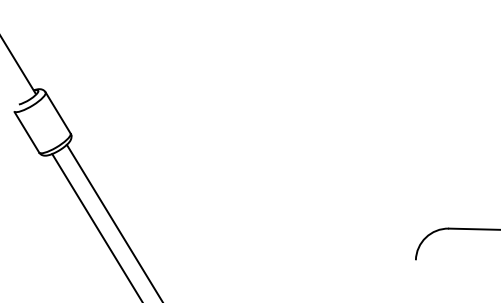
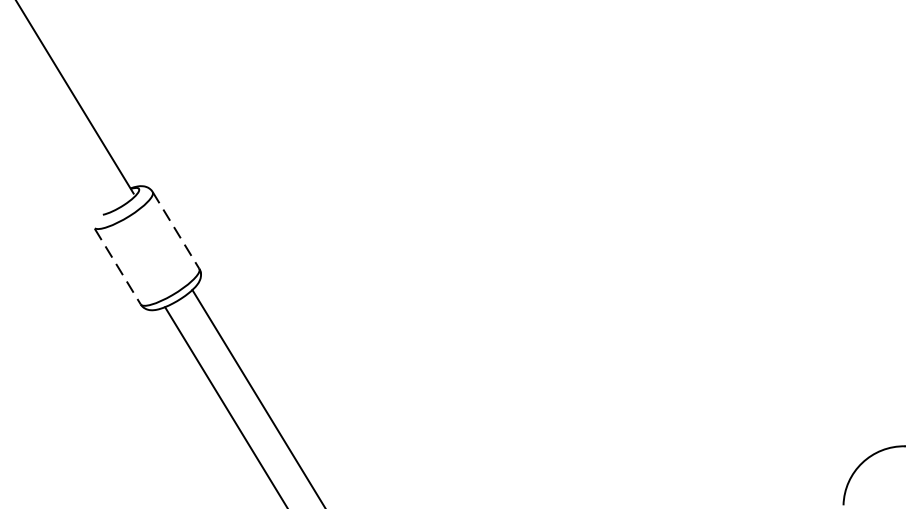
line: (58, 113) -> (176, 231), solid -> dashed
line: (26, 132) -> (117, 266), solid -> dashed

